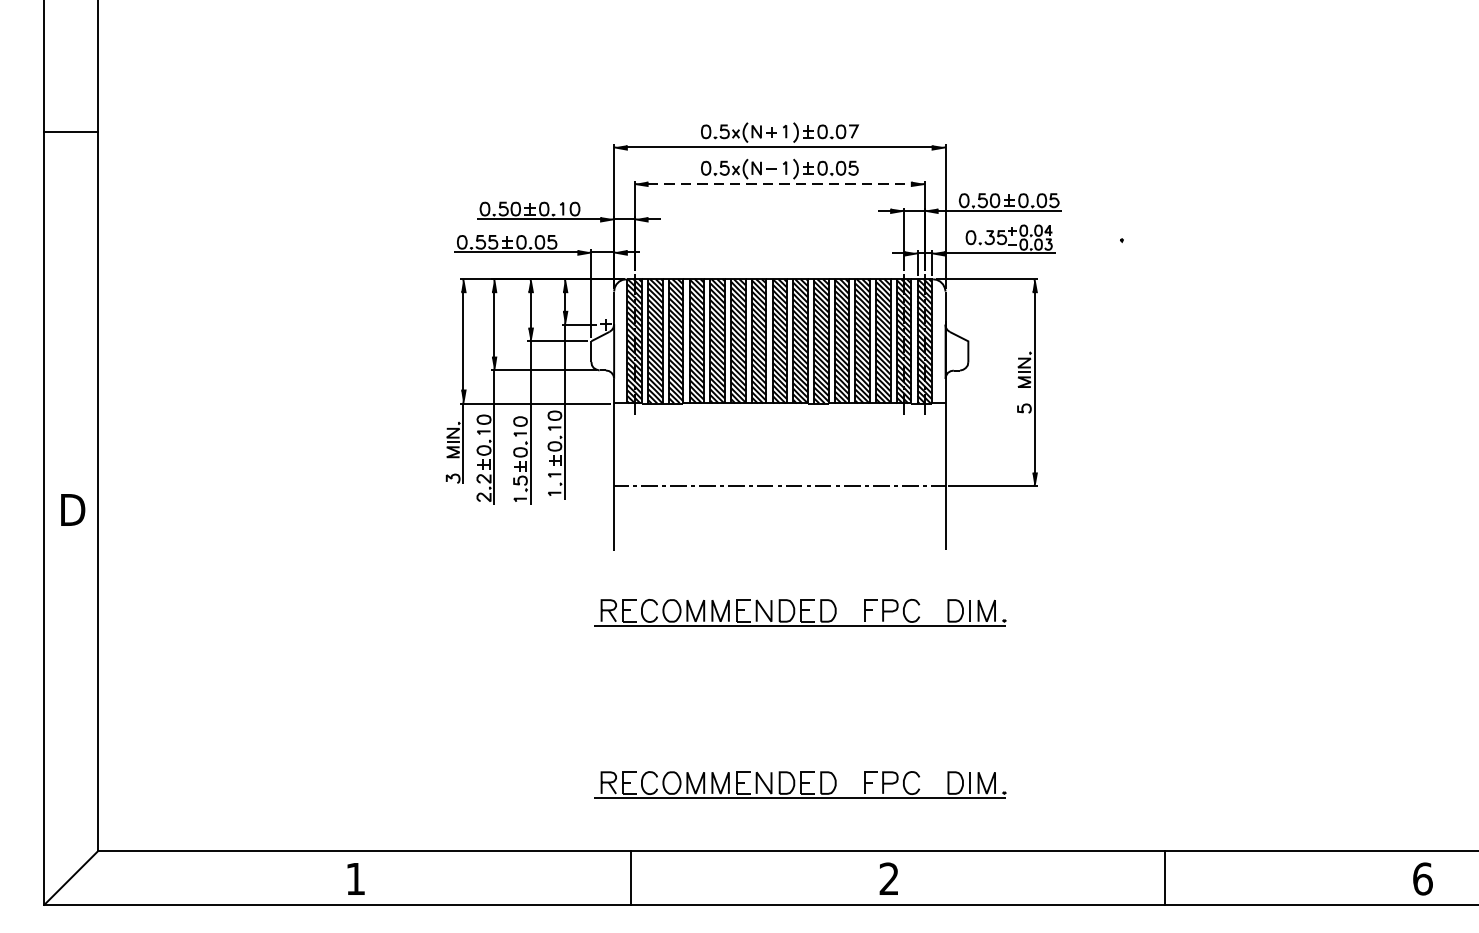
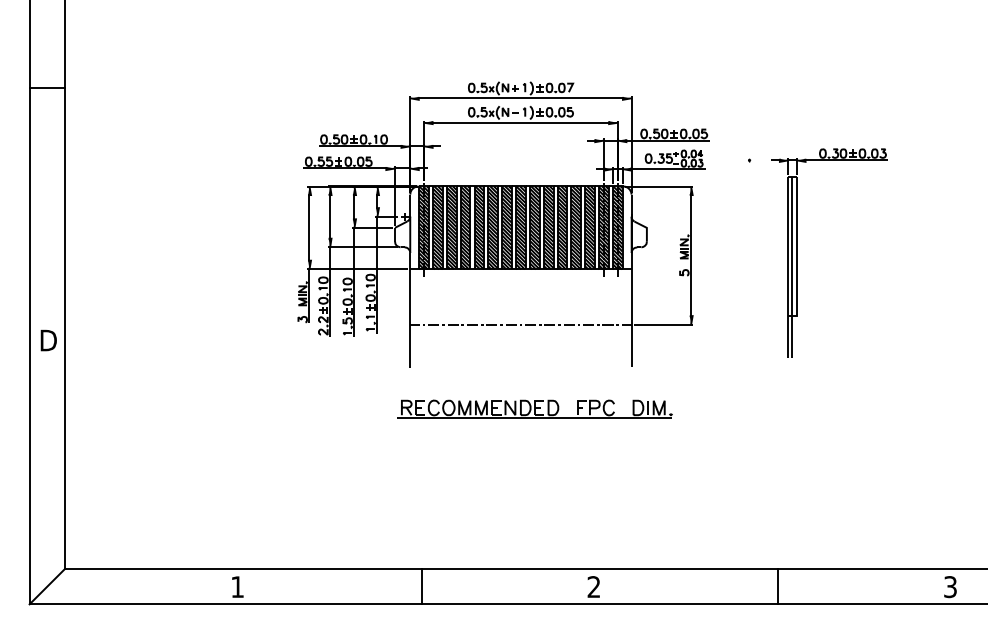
line: (780, 183) -> (521, 122), dashed -> solid
part: (1193, 378) -> (797, 252), added
part: (800, 783) -> (534, 523), removed
text: (1422, 879) -> (950, 587), 6 -> 3

